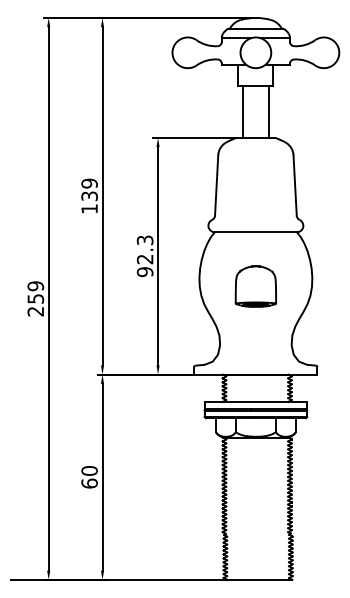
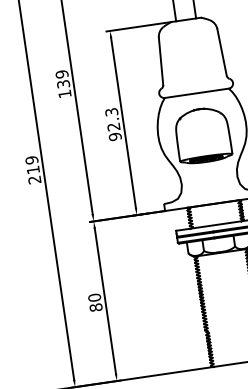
part: (255, 286) -> (202, 135), size x1.67
text: (35, 298) -> (33, 169), 259 -> 219
text: (89, 483) -> (96, 307), 60 -> 80

